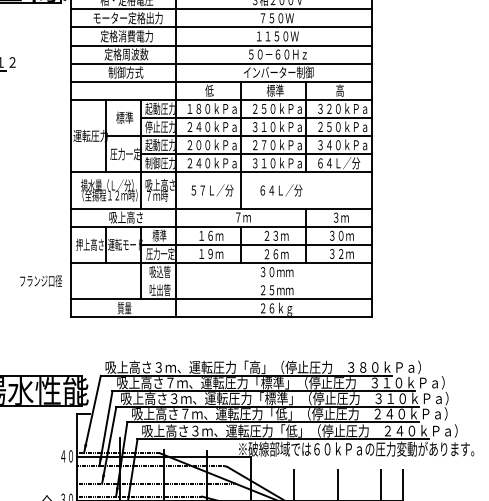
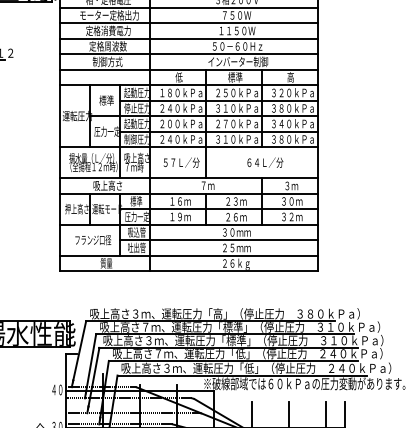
text: (324, 127) -> (277, 108), ２５０ｋＰａ -> ３８０ｋＰａ
text: (342, 163) -> (292, 139), ６４Ｌ／分 -> ３８０ｋＰａ
text: (281, 190) -> (265, 162), moved
text: (41, 280) -> (93, 239), moved
line: (255, 281) -> (218, 240), added

